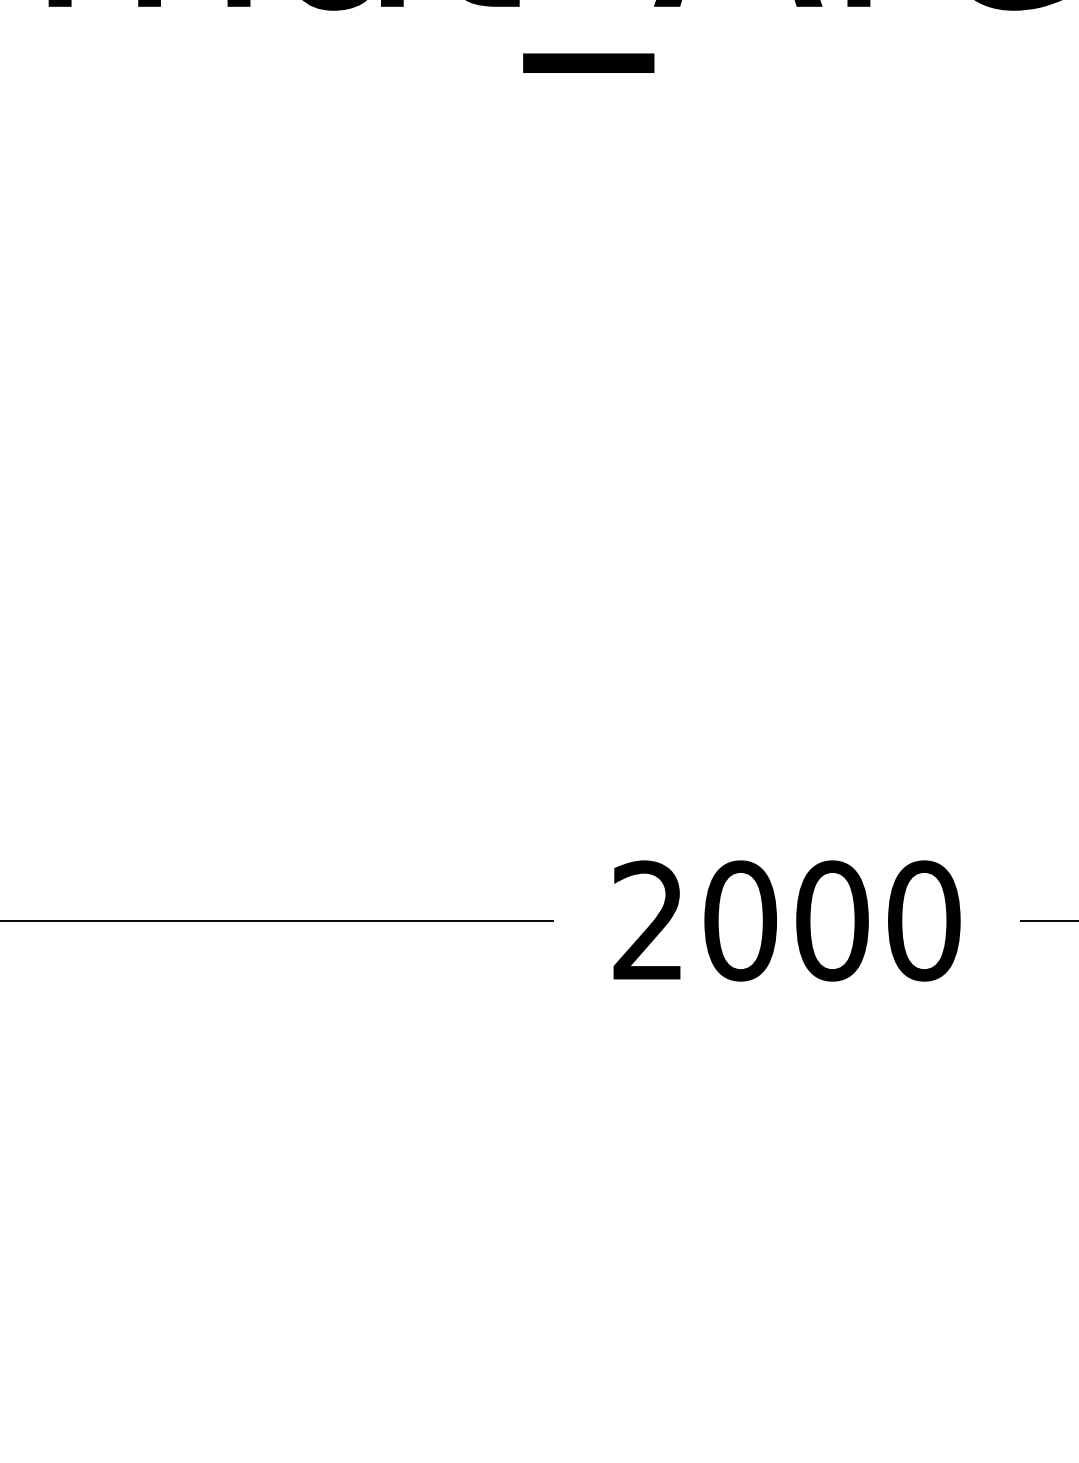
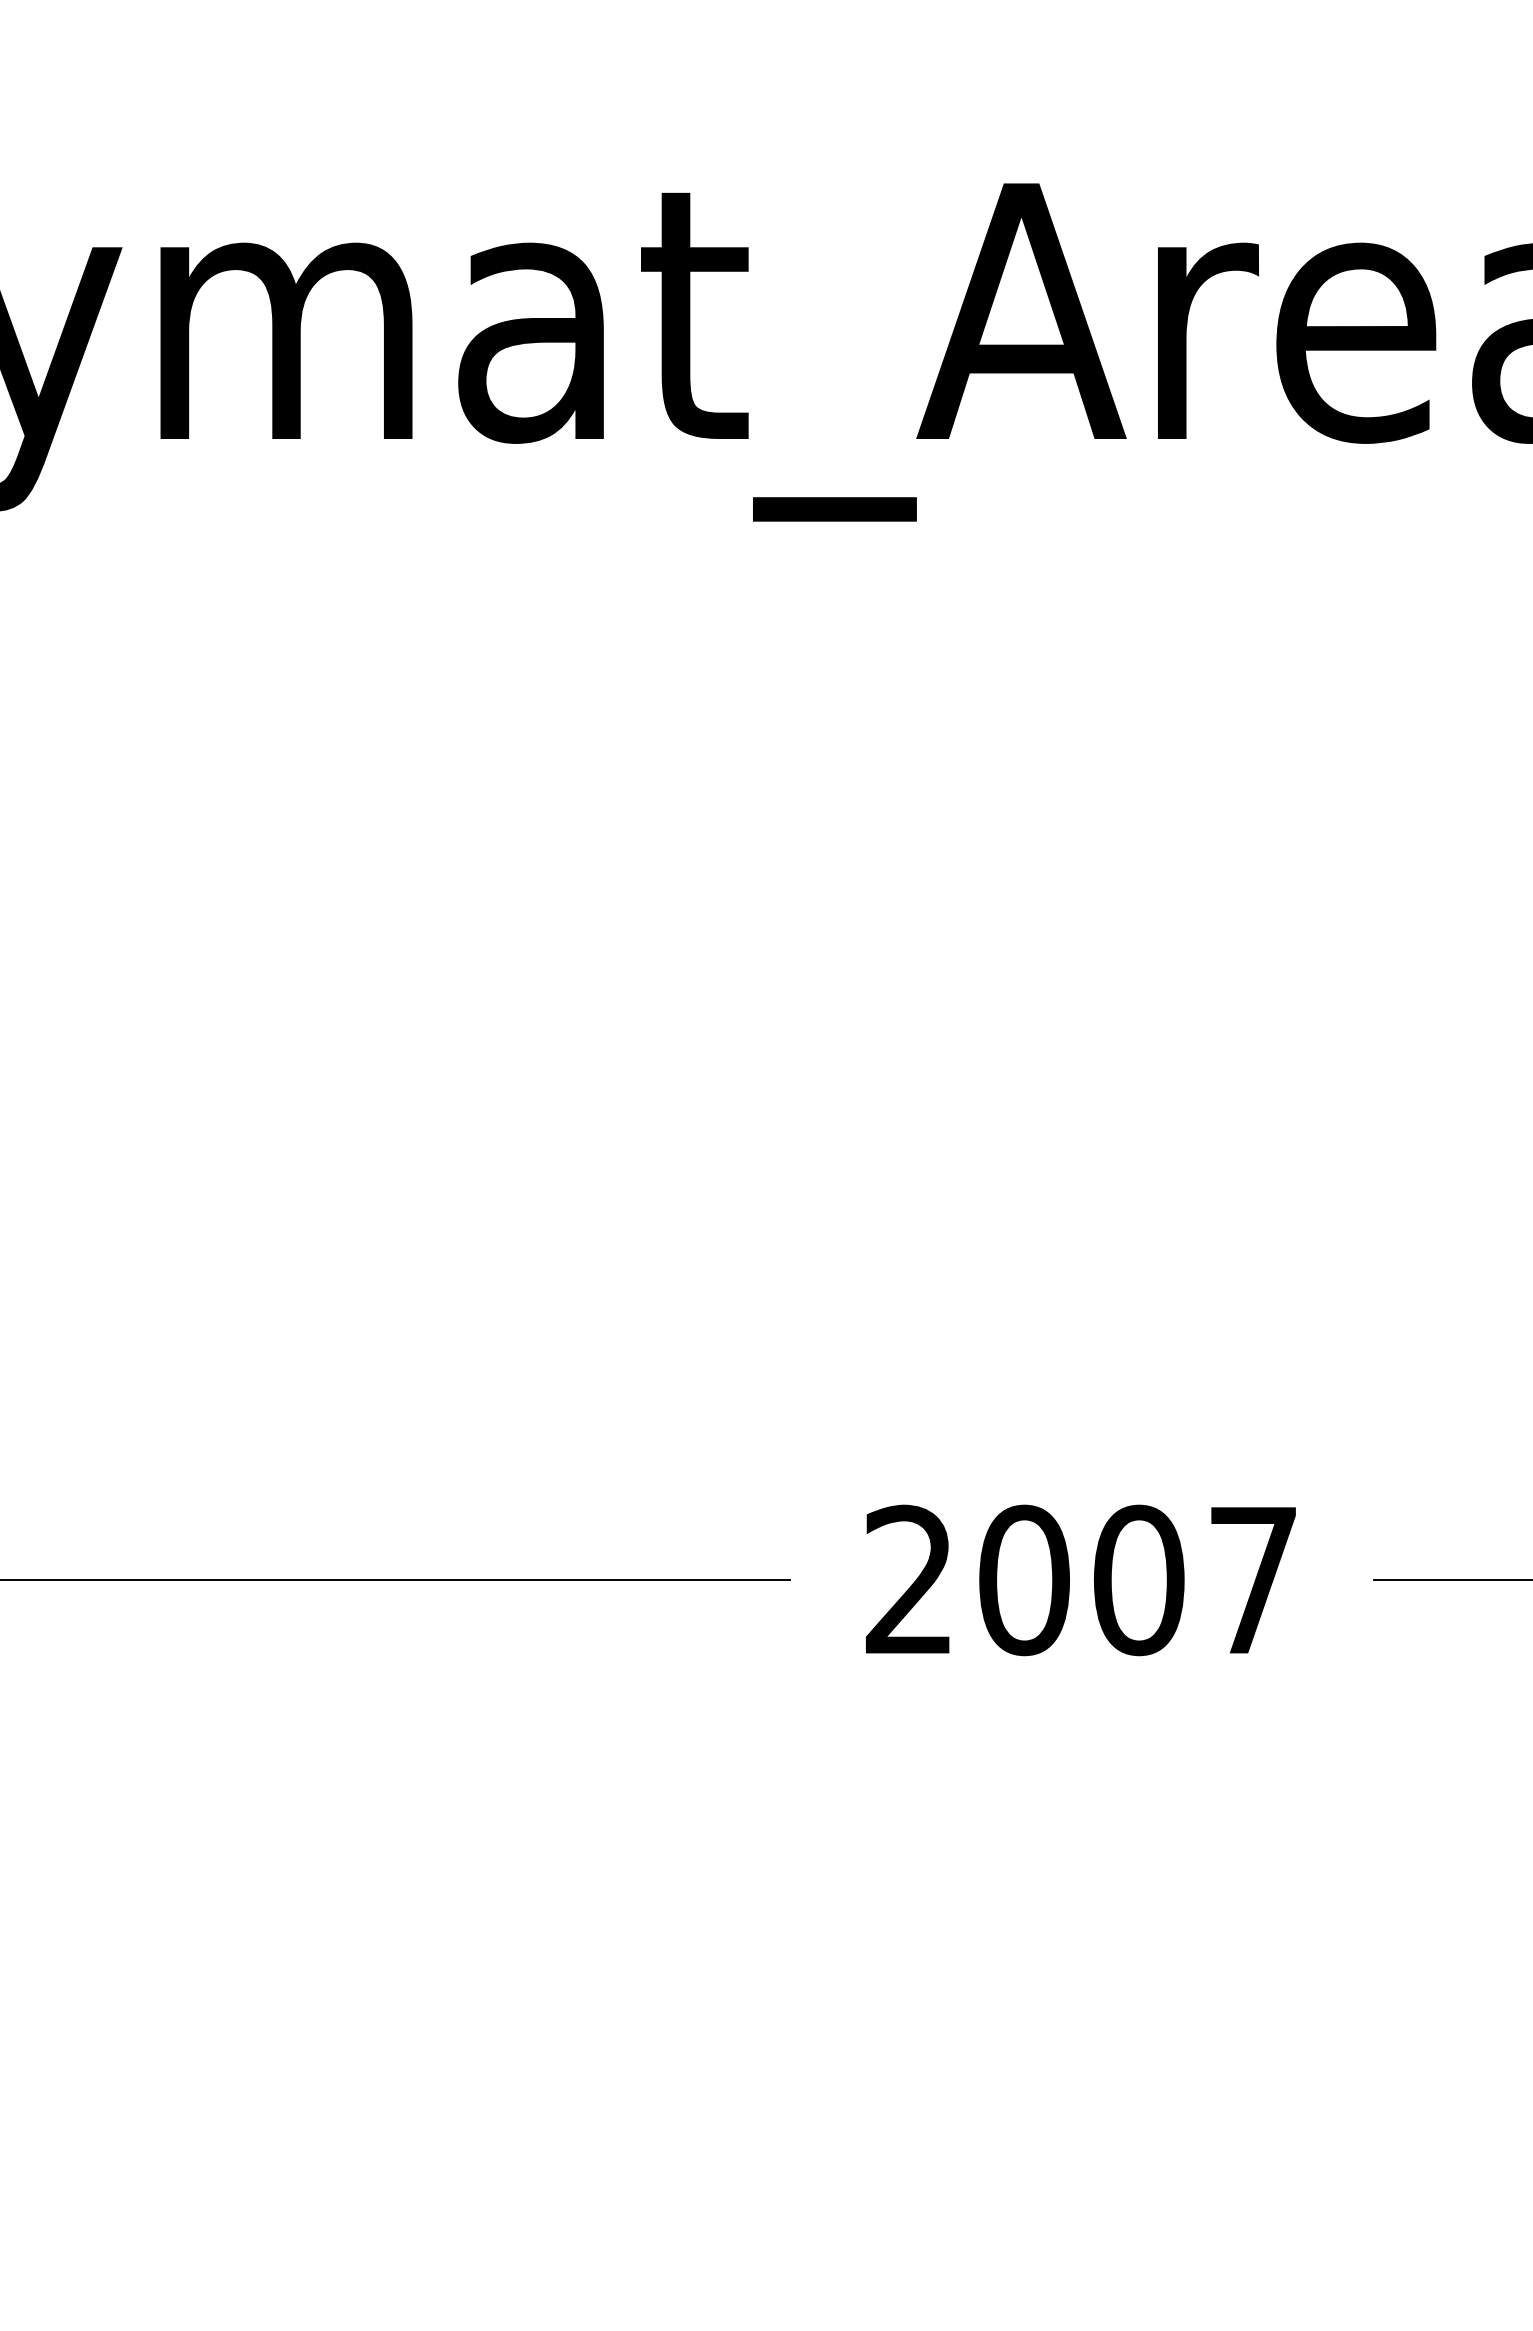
text: (924, 921) -> (1253, 1580), 2000 -> 2007

